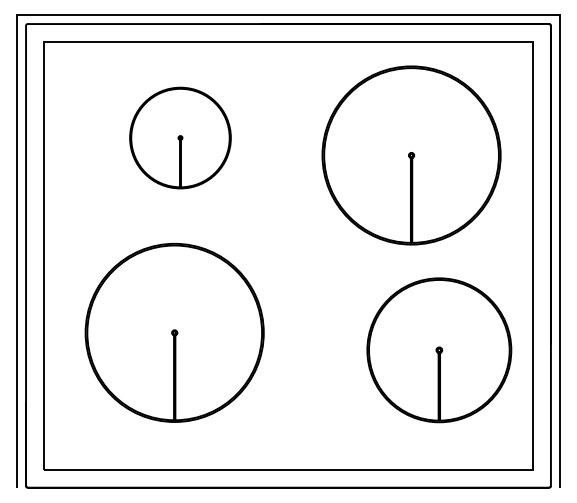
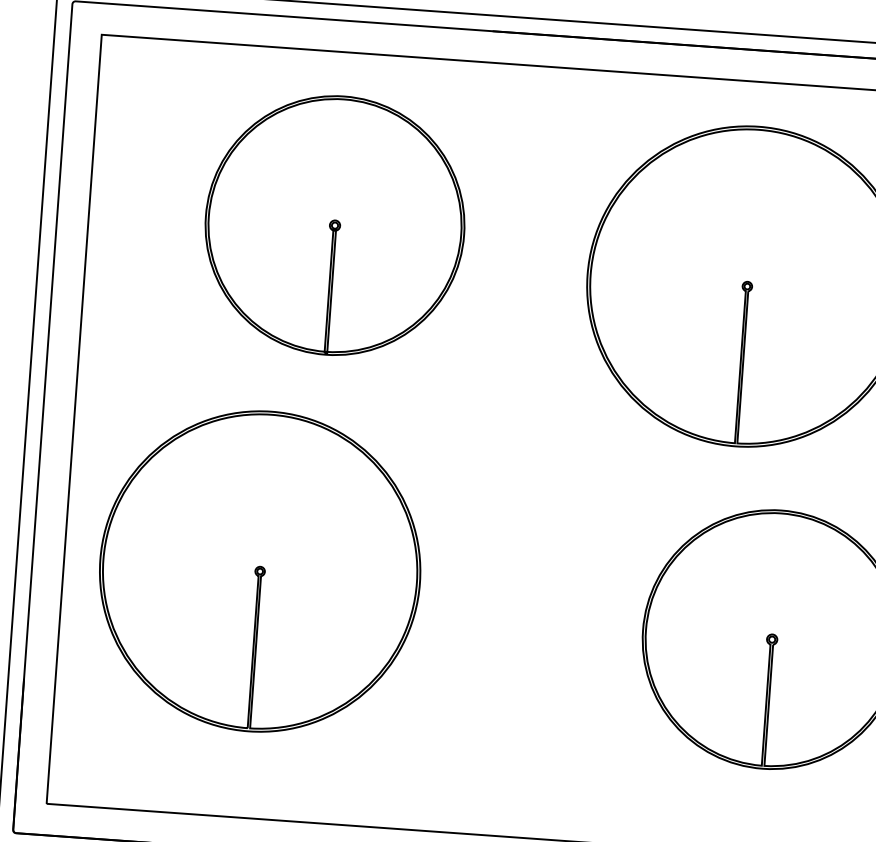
part: (180, 137) -> (335, 224), size x1.43
part: (174, 332) -> (259, 570), moved

